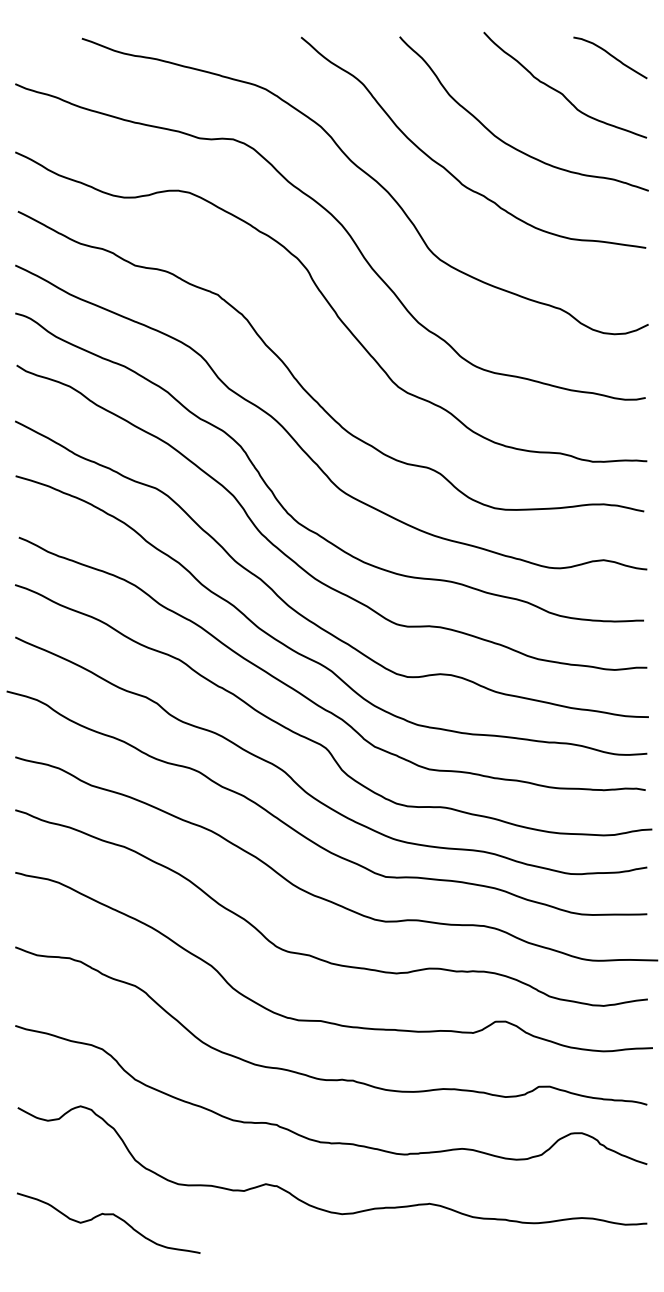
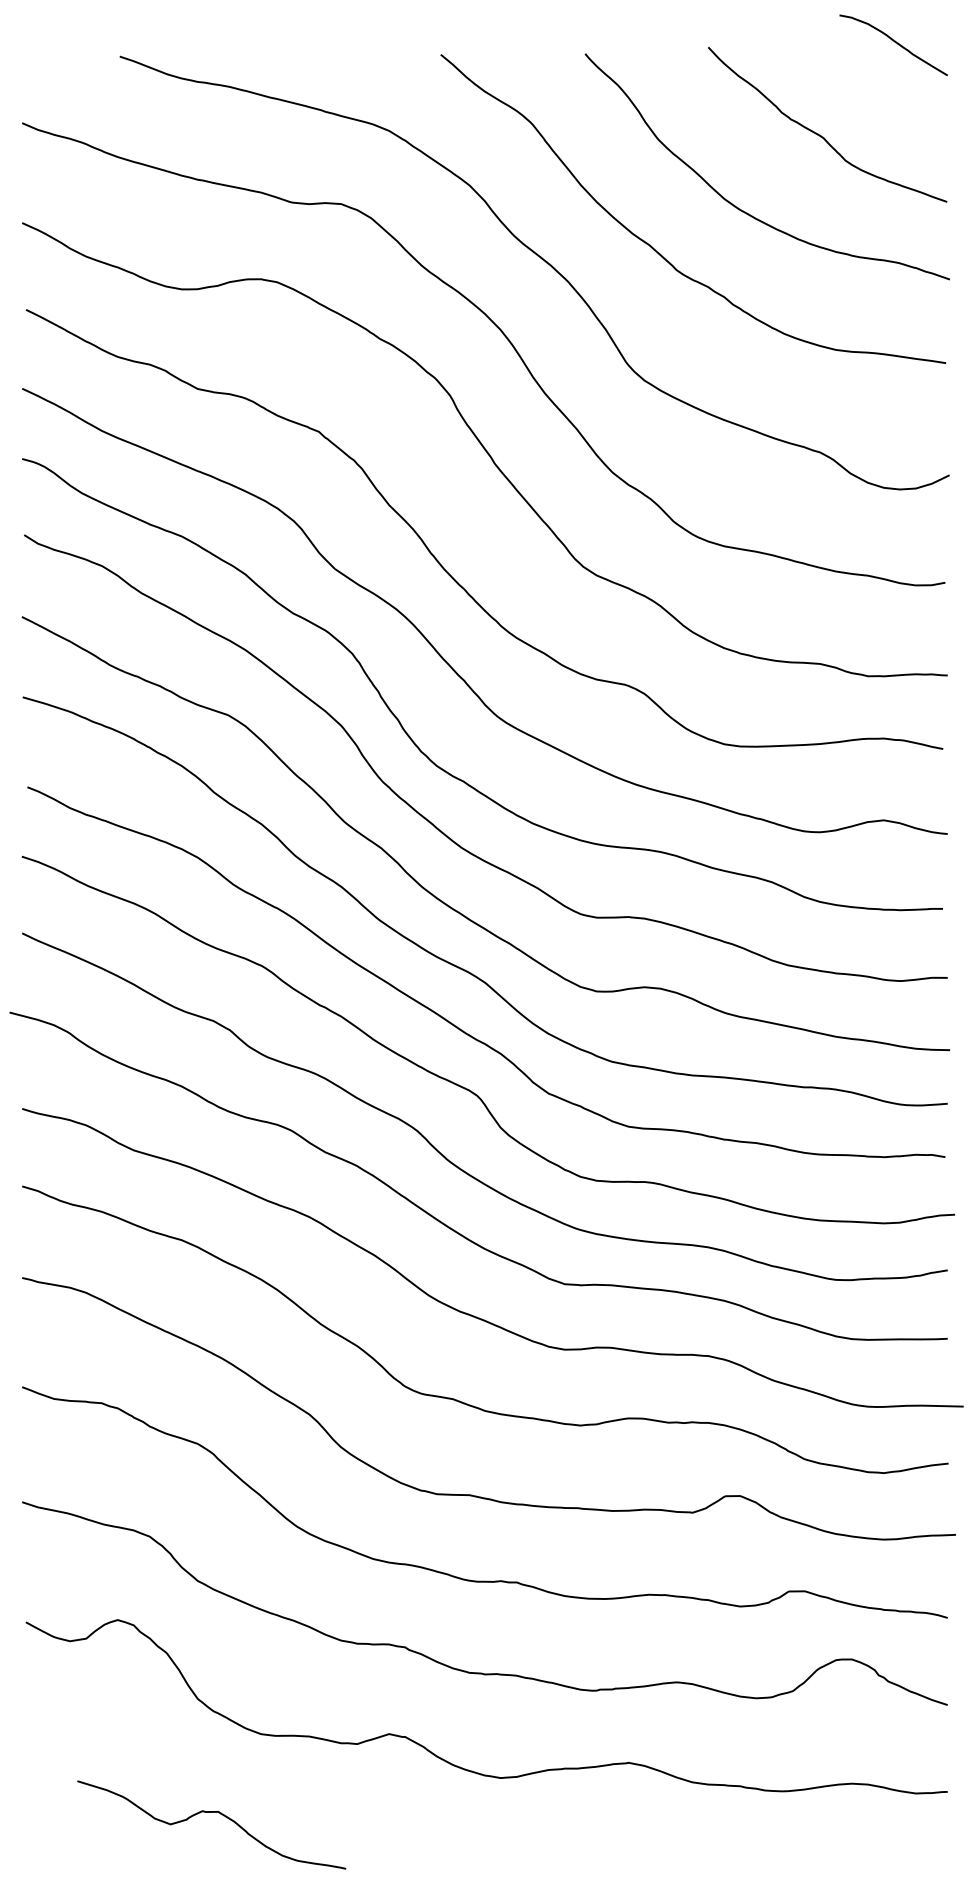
curve: (611, 56) -> (895, 43), moved
curve: (108, 1215) -> (211, 1813), moved

